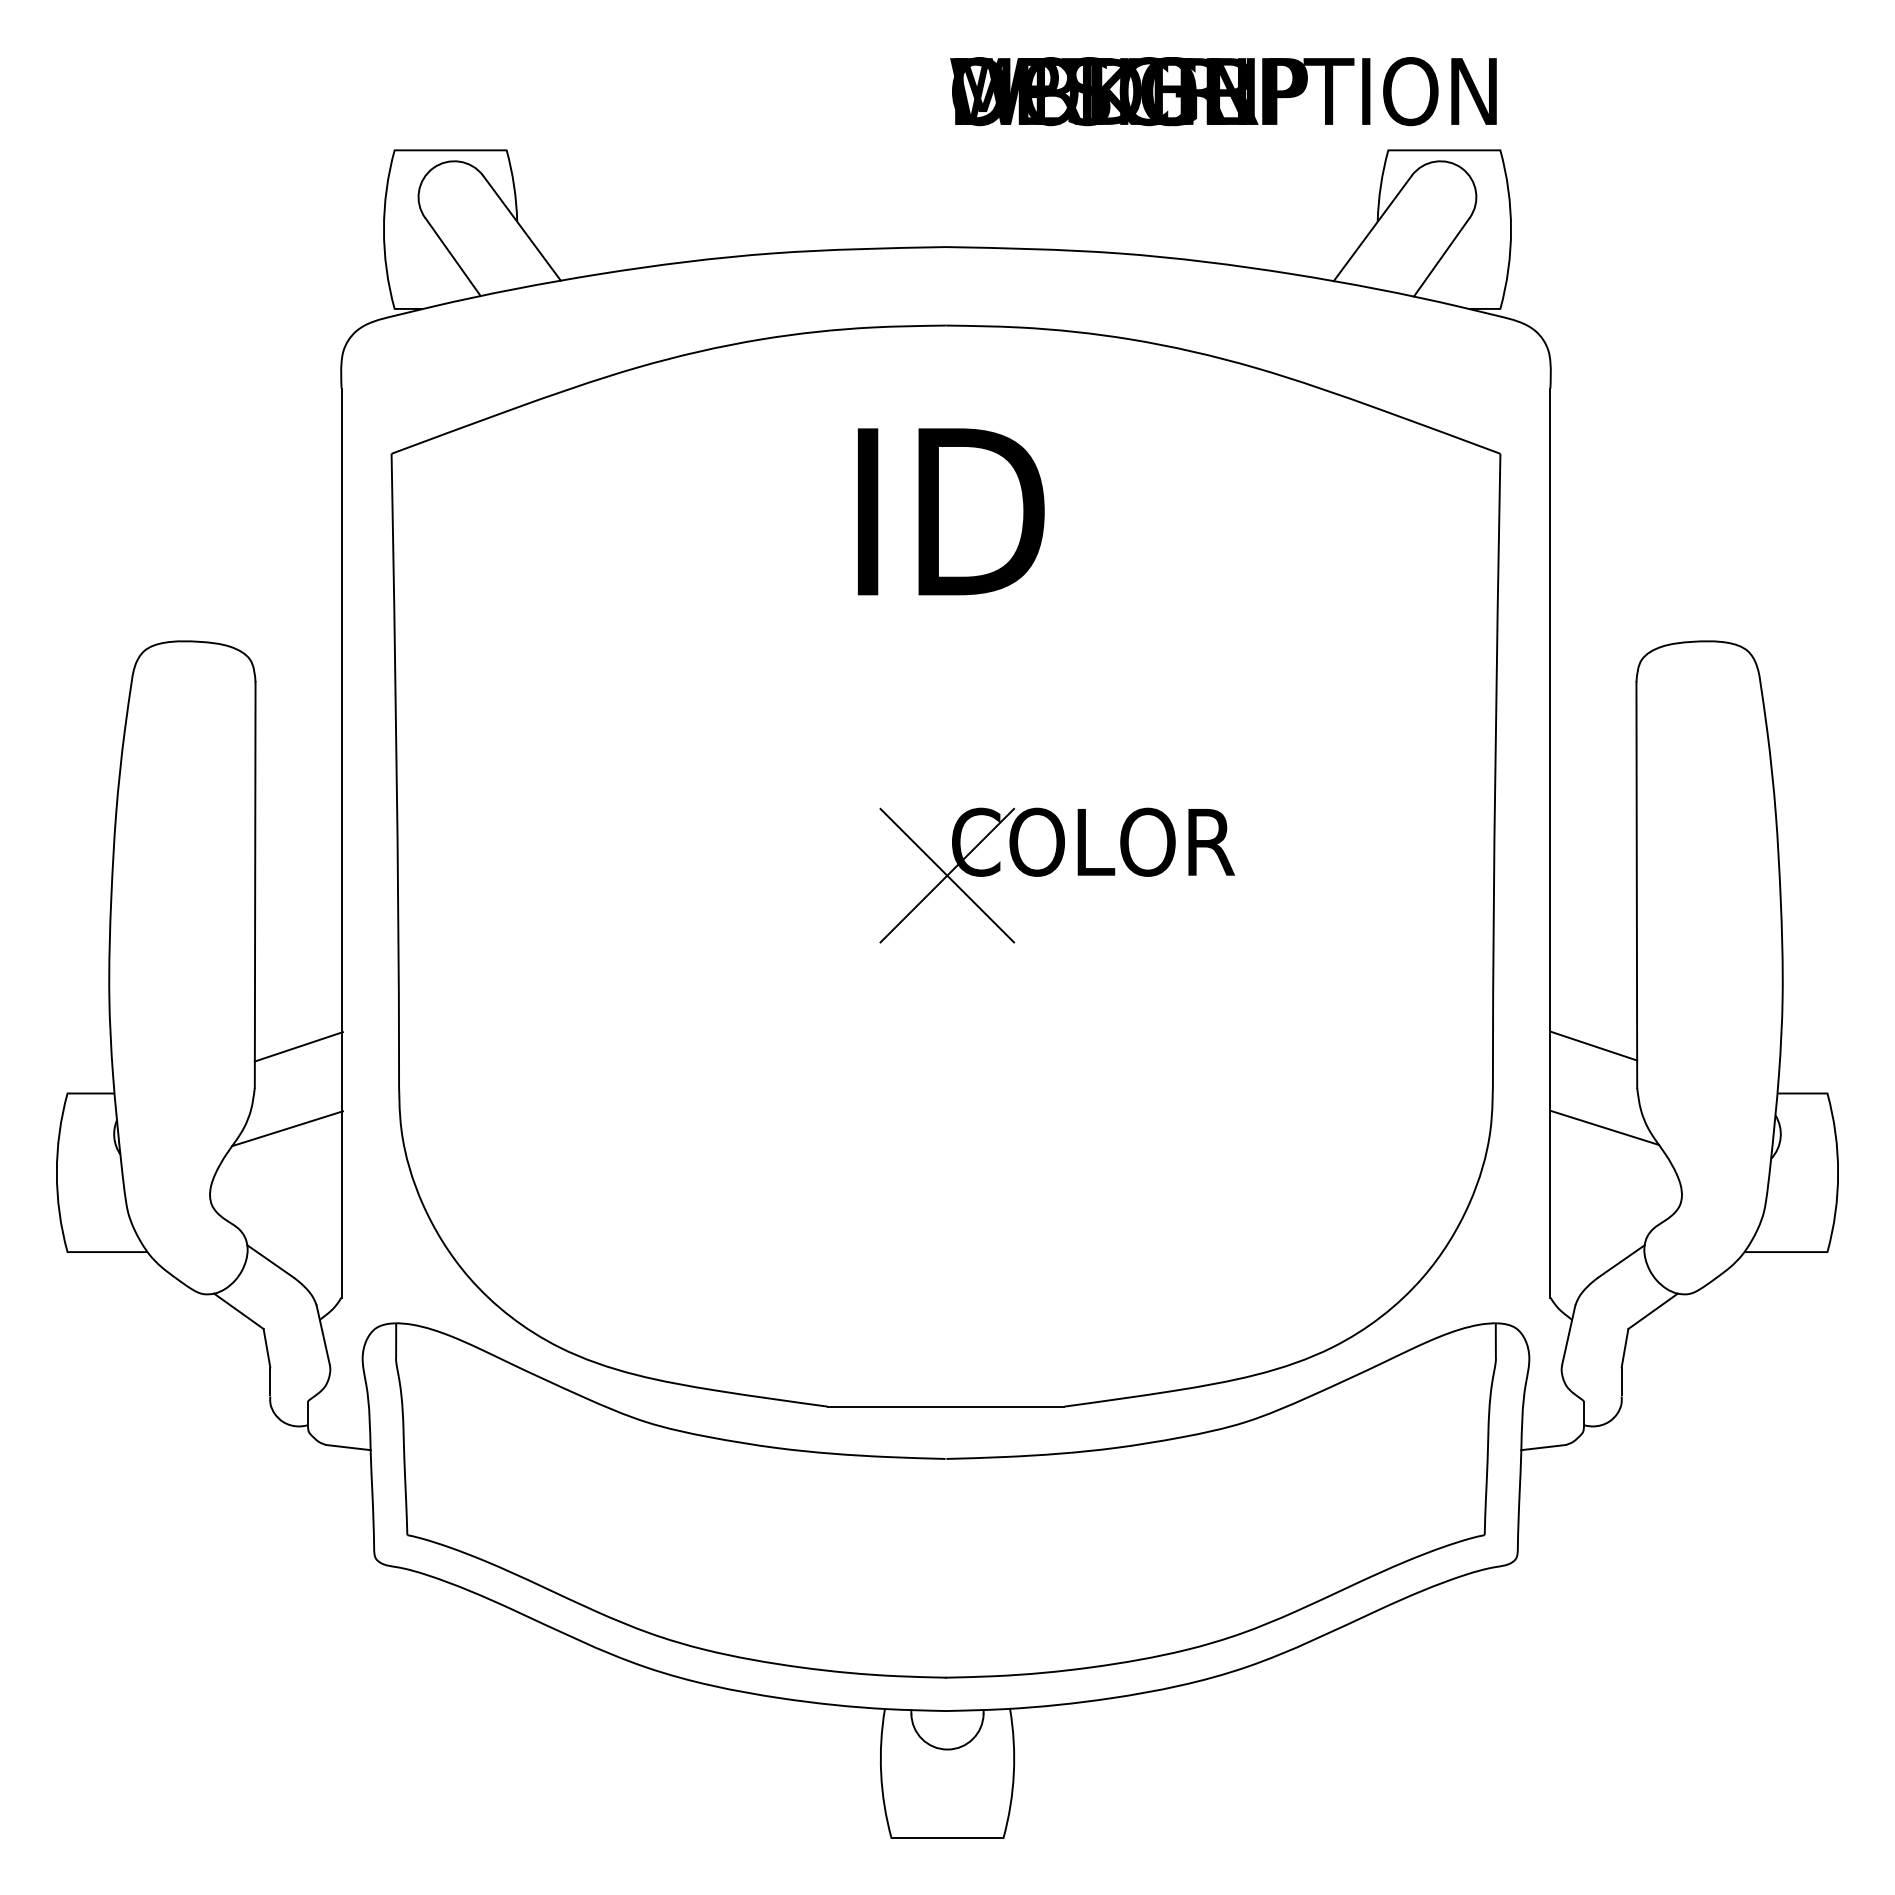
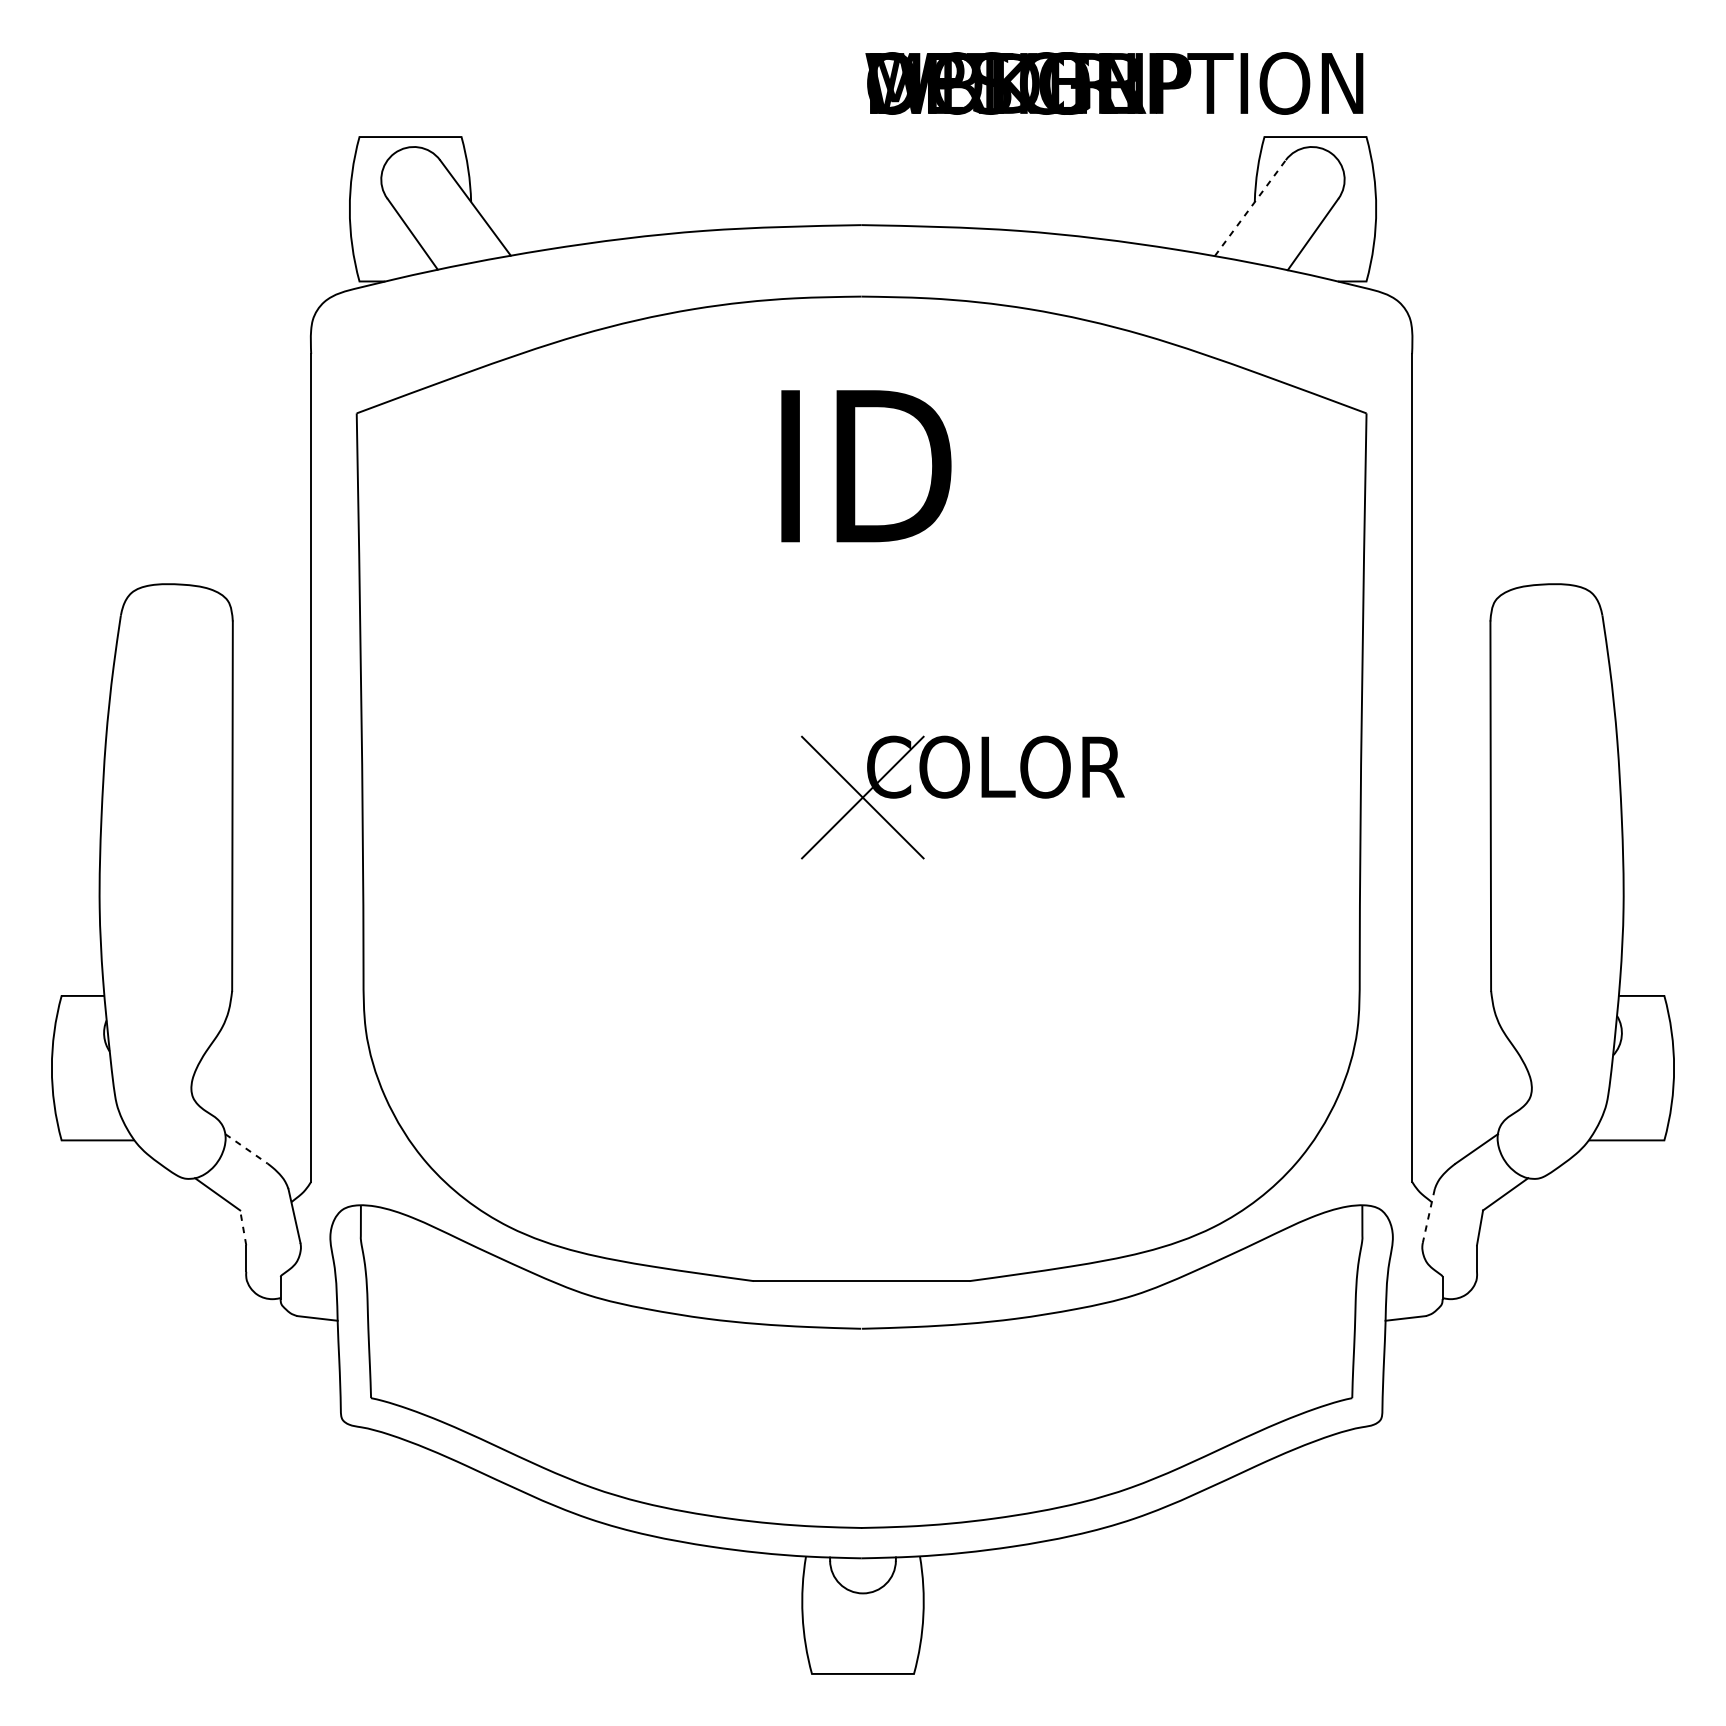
line: (1373, 228) -> (1250, 208), solid -> dashed
line: (298, 1046) -> (271, 953), removed
line: (1594, 1046) -> (1452, 953), removed
line: (1604, 1127) -> (1461, 1026), removed
line: (287, 1128) -> (261, 1027), removed
line: (270, 1261) -> (246, 1148), solid -> dashed
line: (1568, 1335) -> (1428, 1216), solid -> dashed
line: (266, 1347) -> (242, 1227), solid -> dashed

